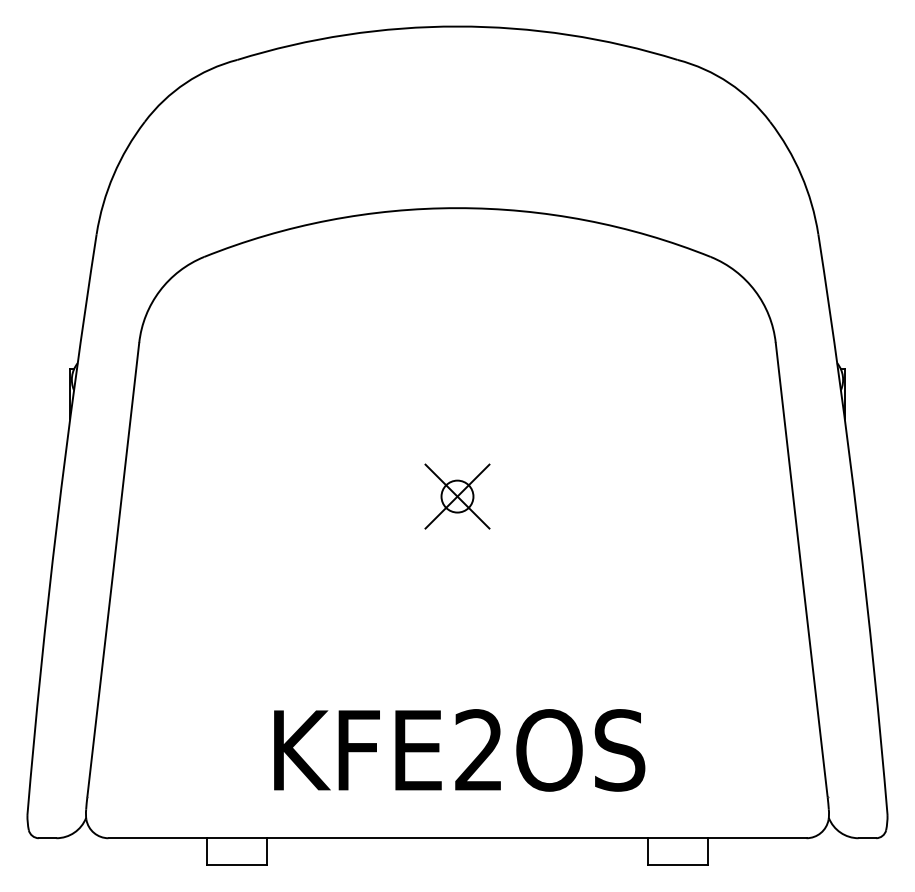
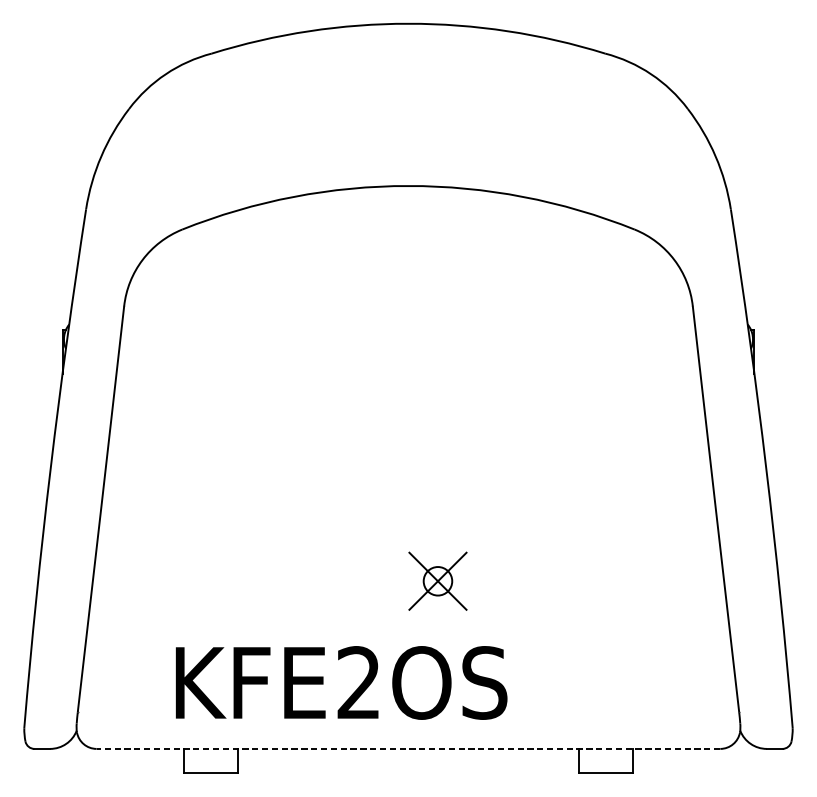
part: (457, 496) -> (437, 581), moved
text: (459, 750) -> (341, 683), moved
line: (457, 838) -> (408, 749), solid -> dashed

